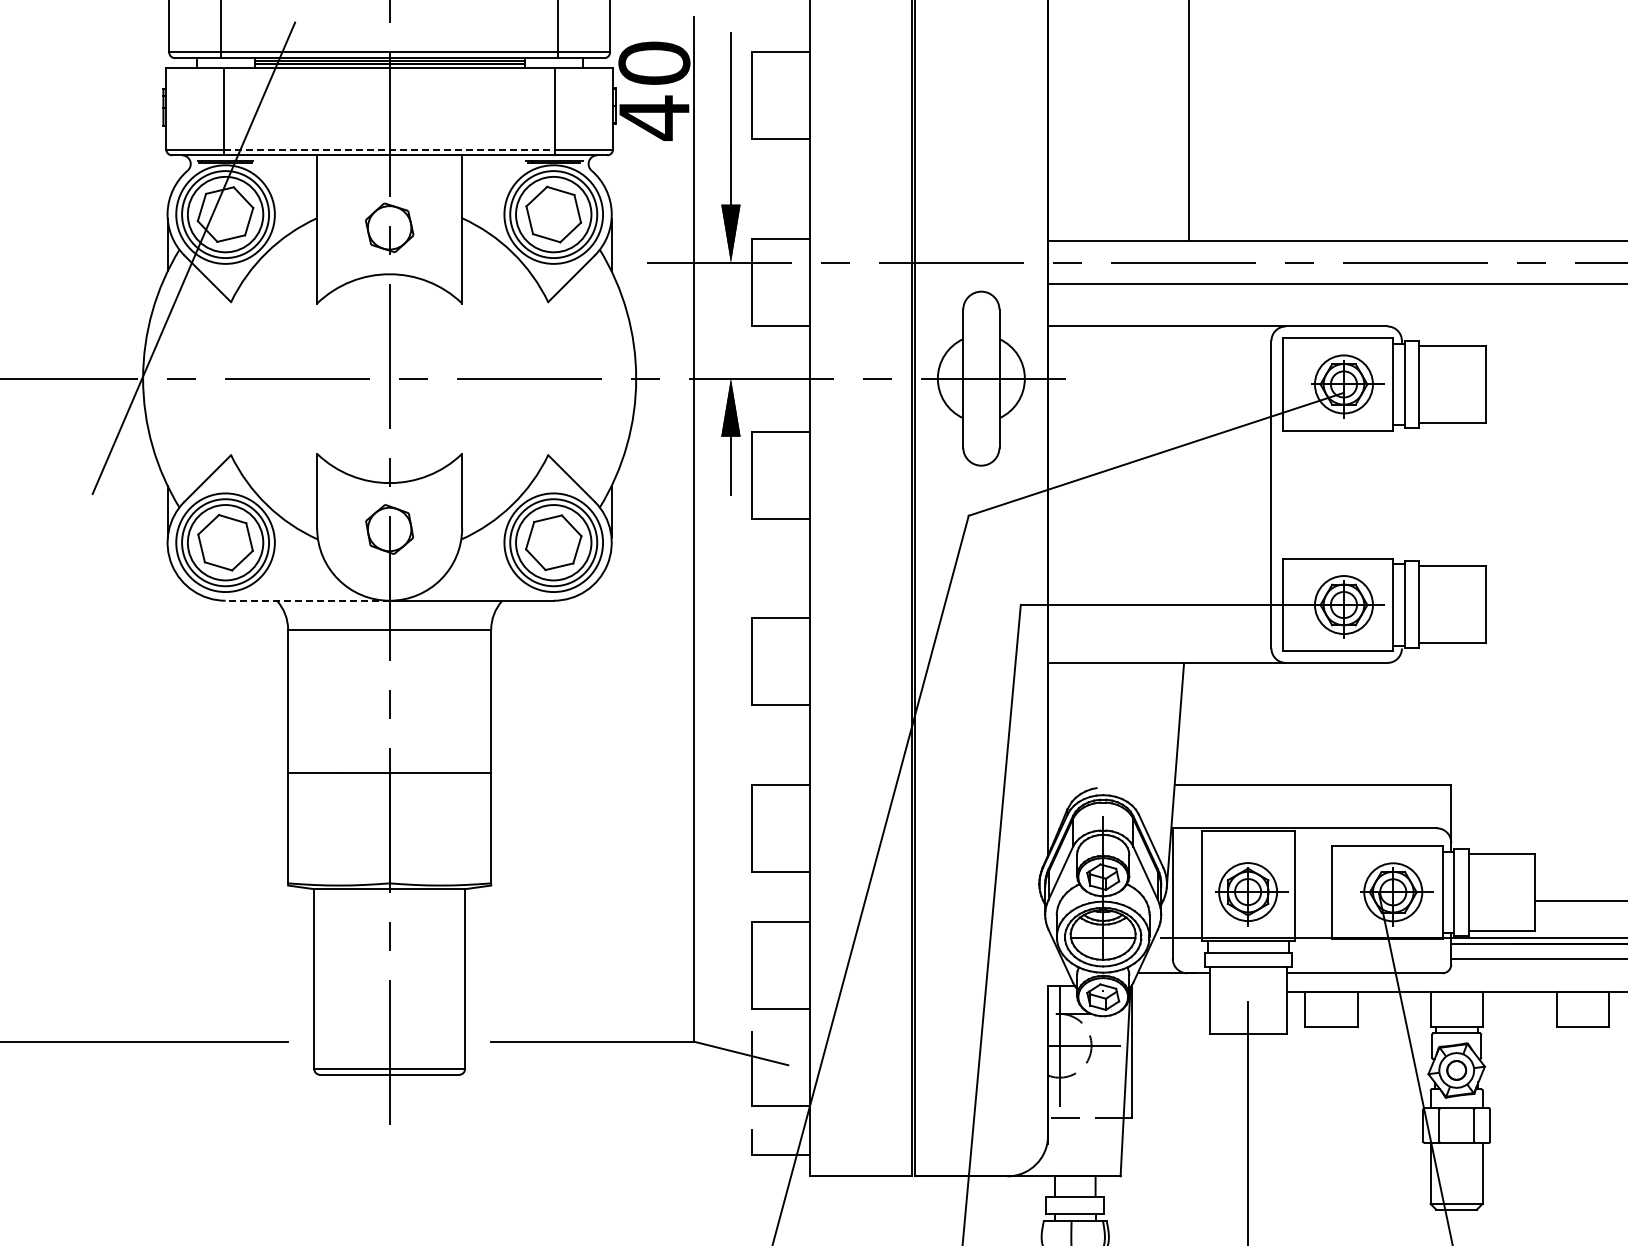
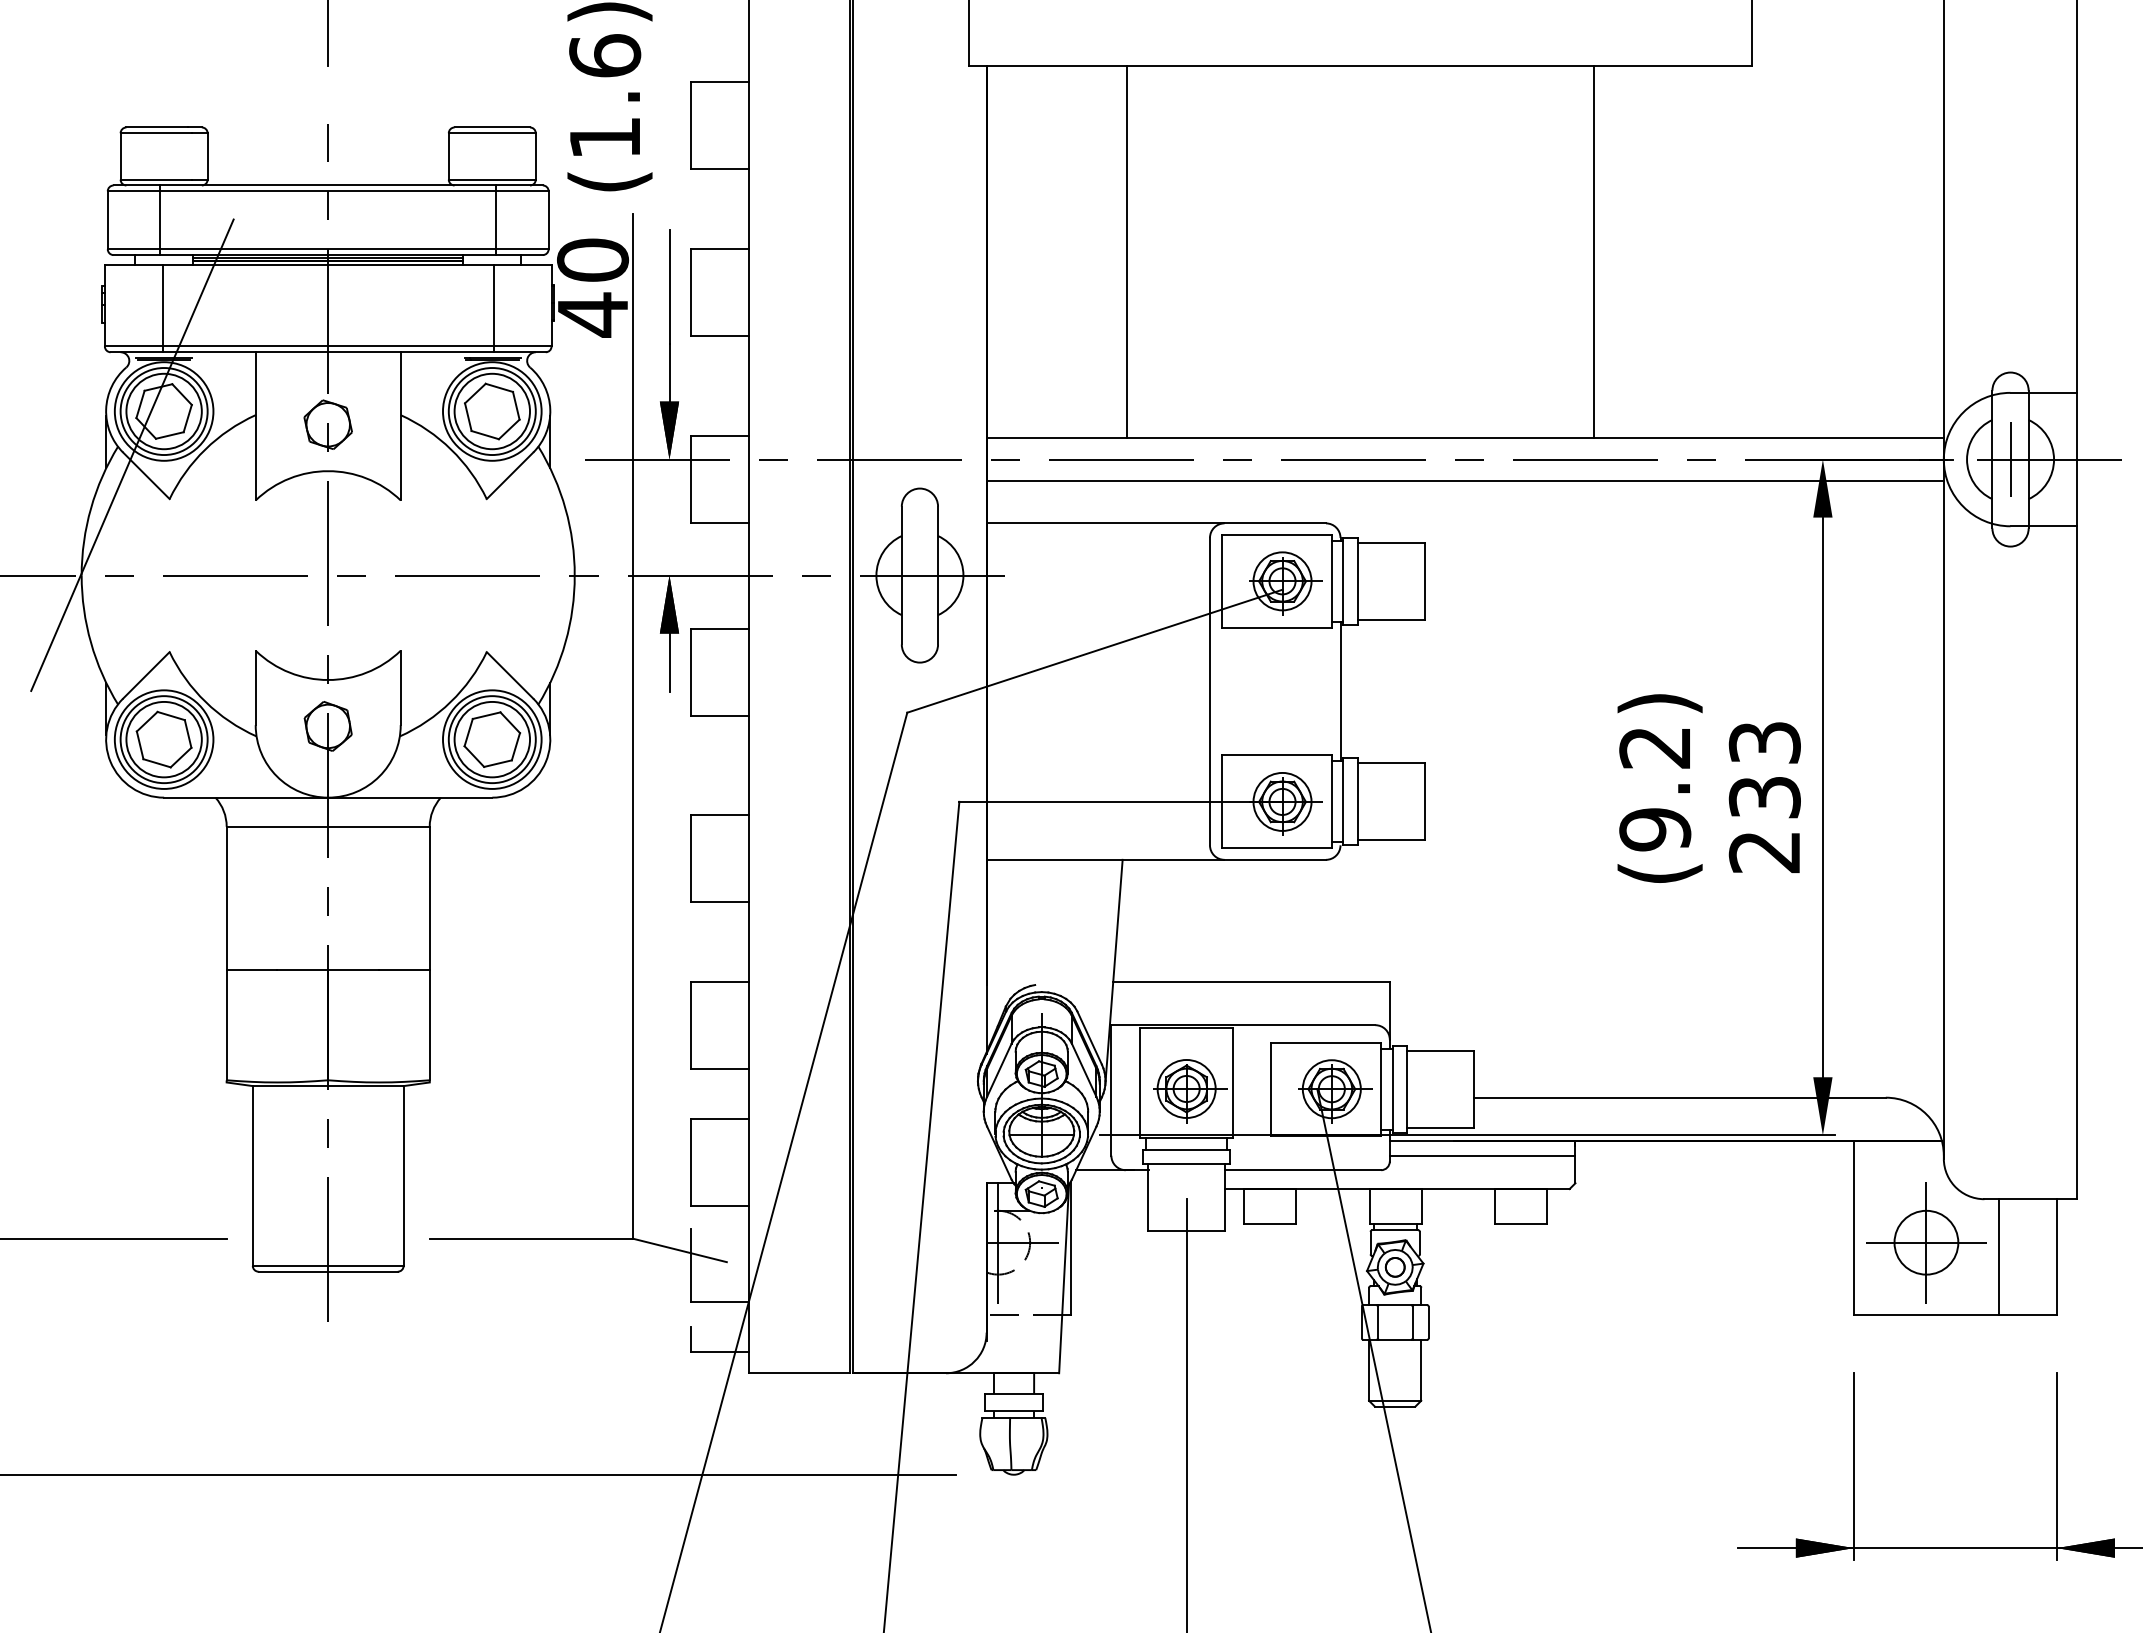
line: (389, 149) -> (328, 346), dashed -> solid
line: (1401, 494) -> (1340, 691), added
line: (306, 600) -> (245, 797), dashed -> solid

